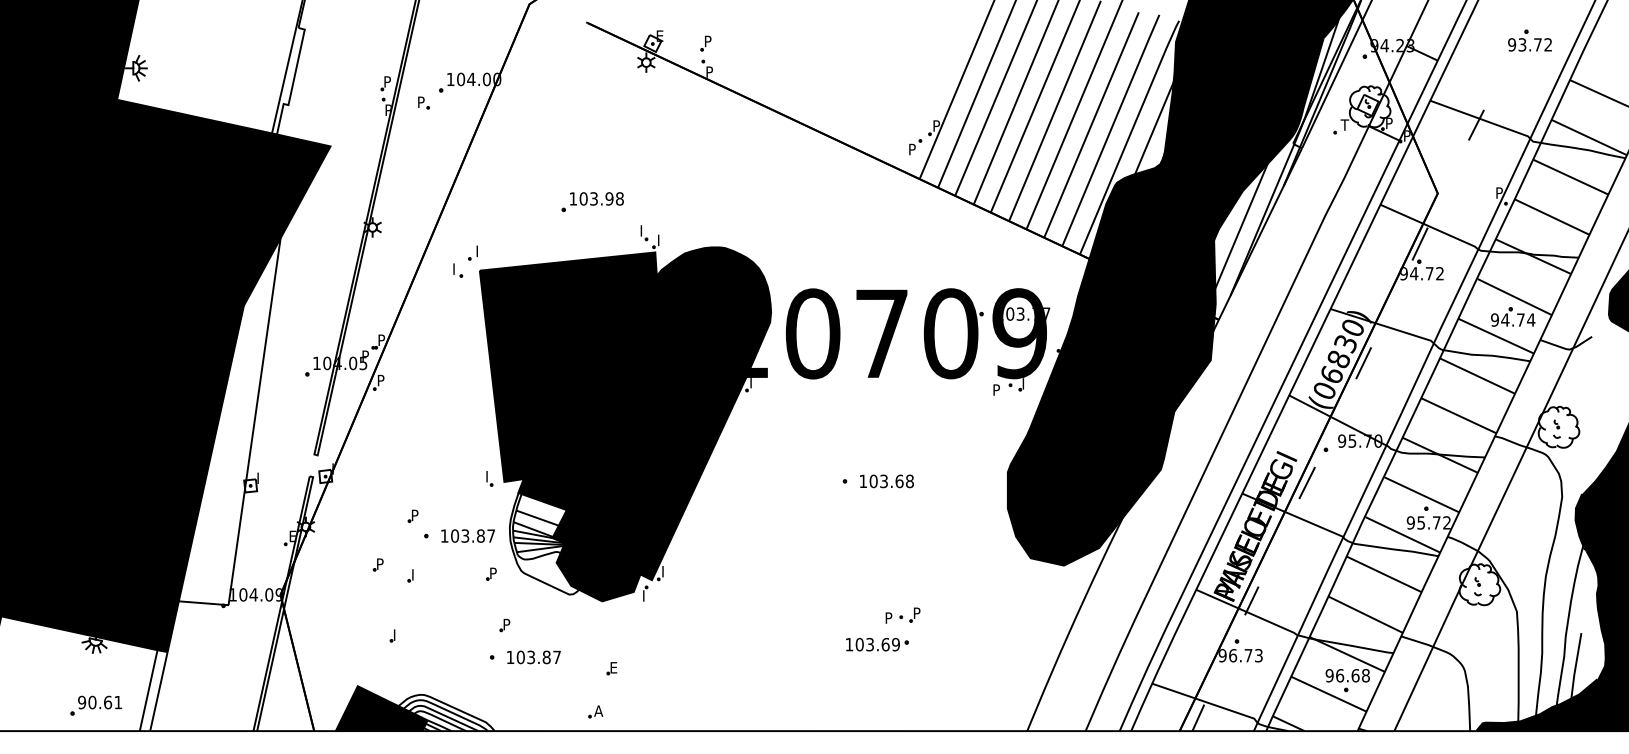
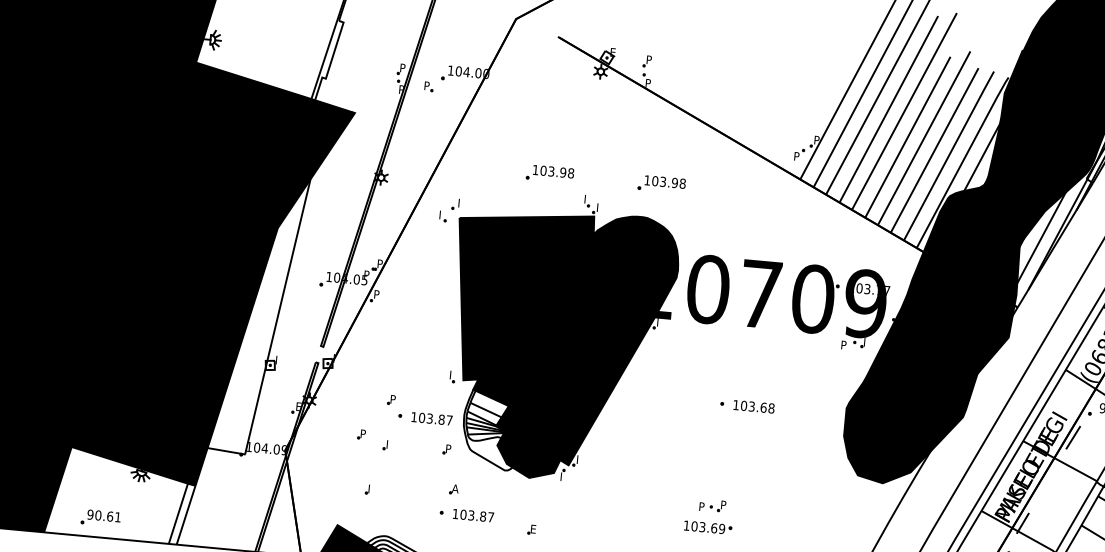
part: (739, 202) -> (661, 184), added
part: (902, 615) -> (712, 505), moved
text: (507, 624) -> (455, 488), P -> A
part: (877, 644) -> (708, 527), moved
part: (95, 705) -> (100, 517), moved

